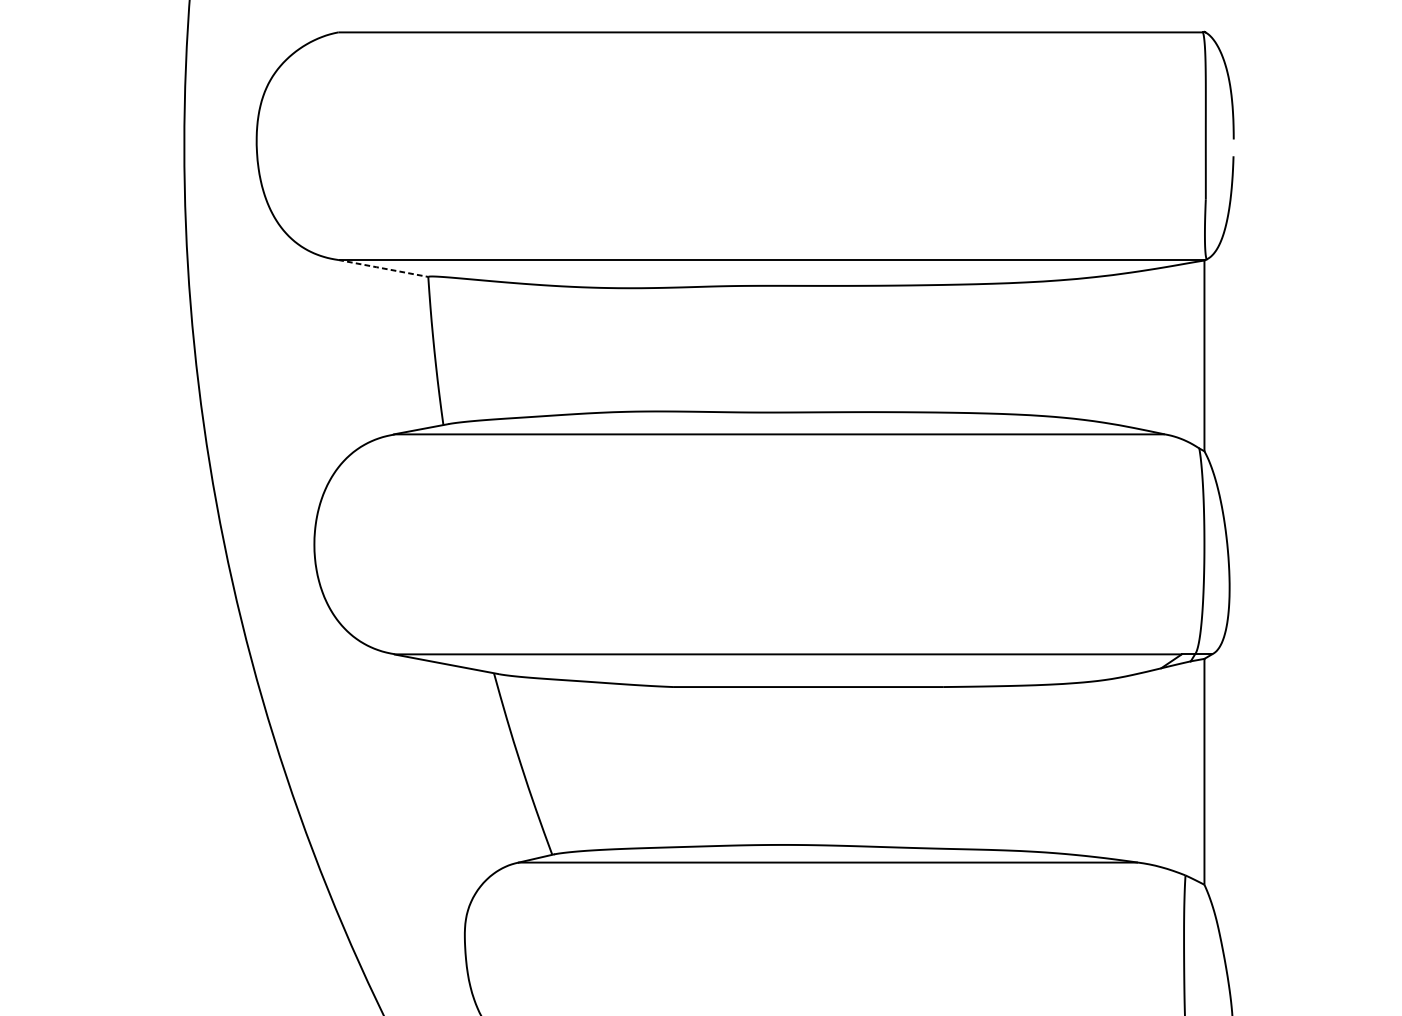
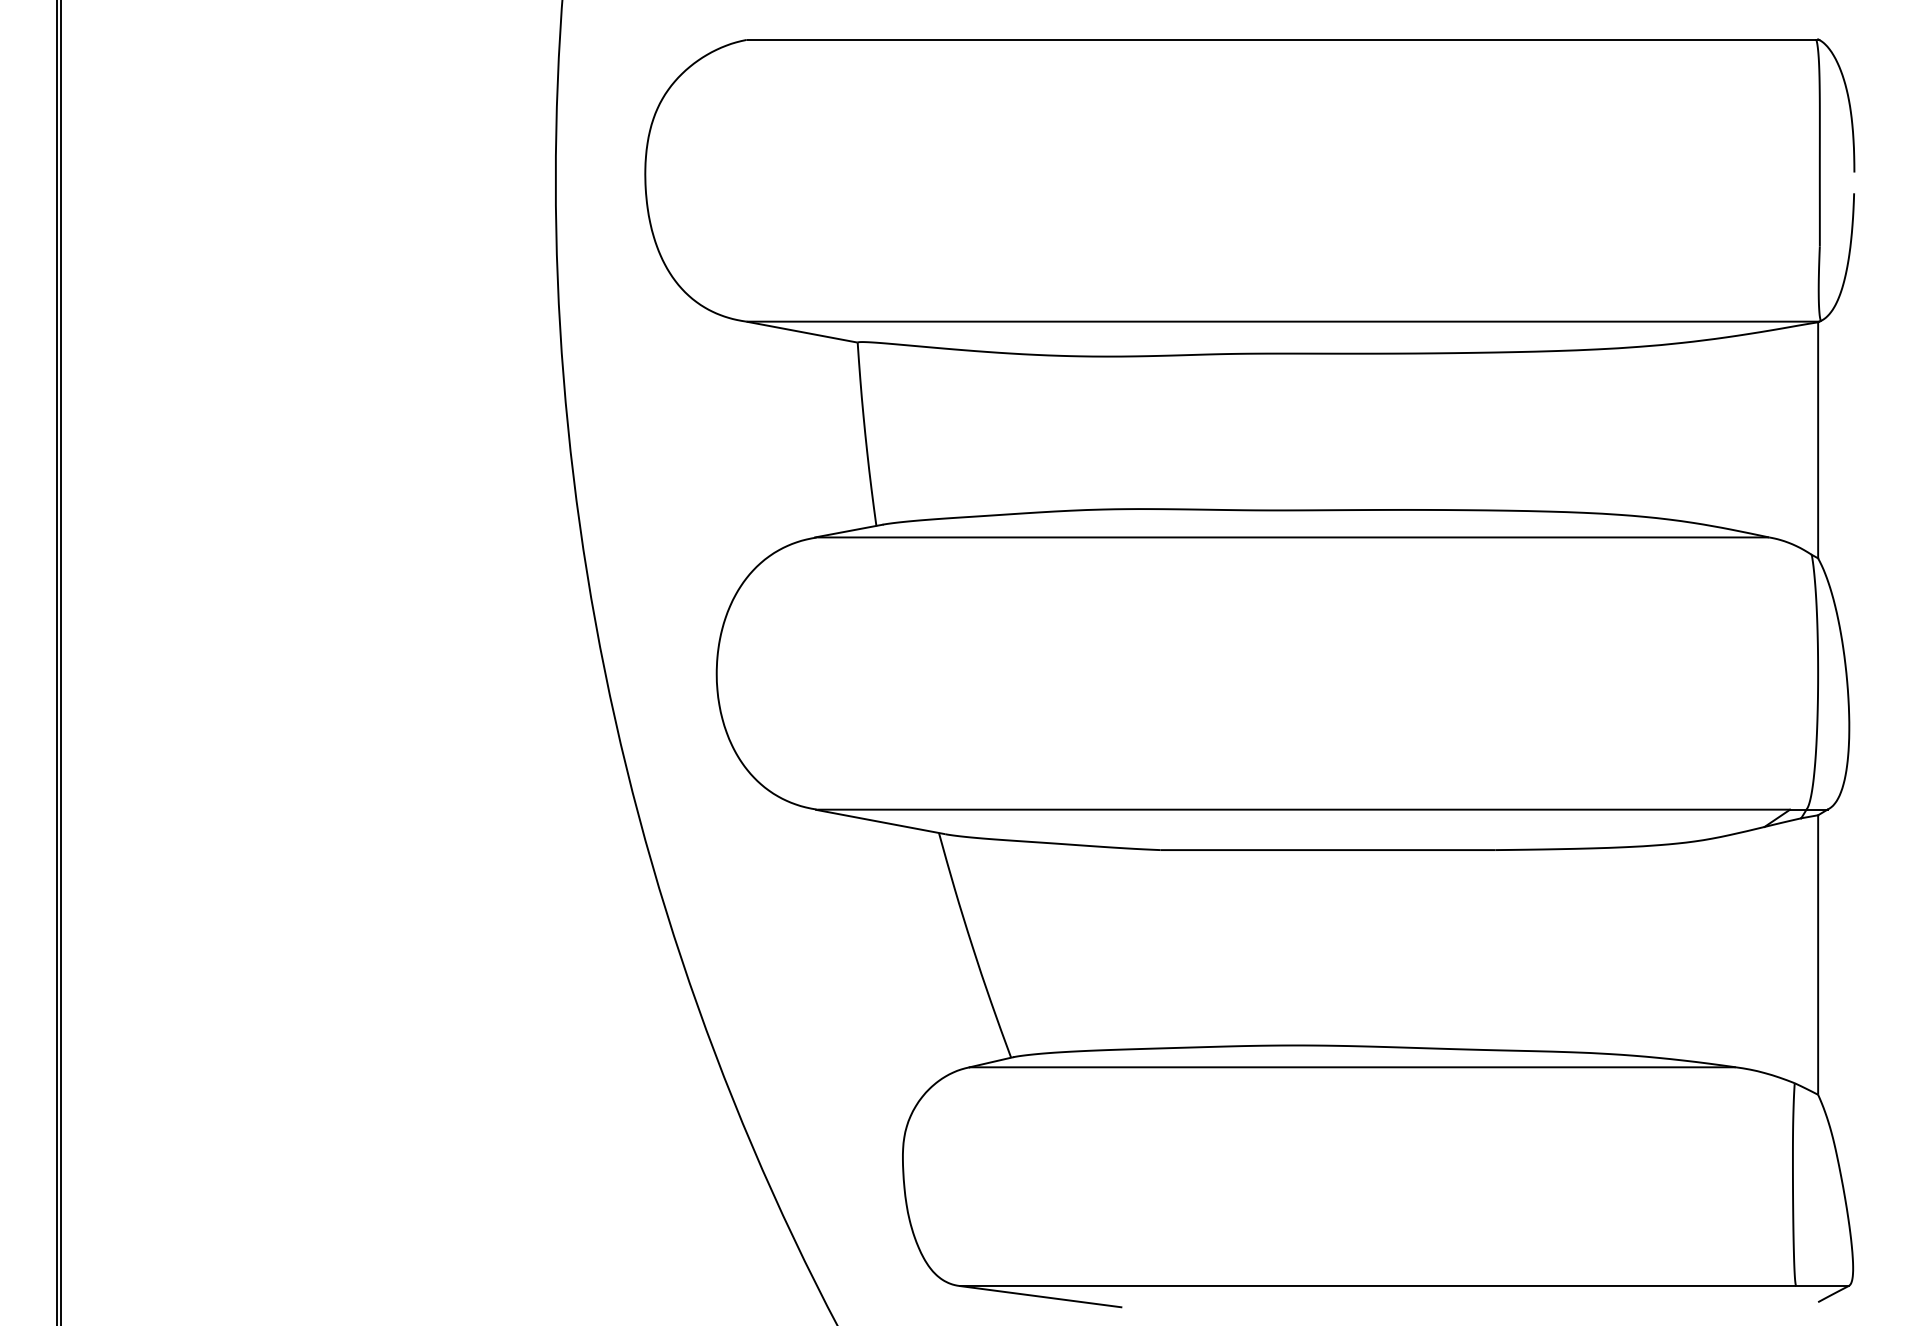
line: (383, 268) -> (802, 332), dashed -> solid

